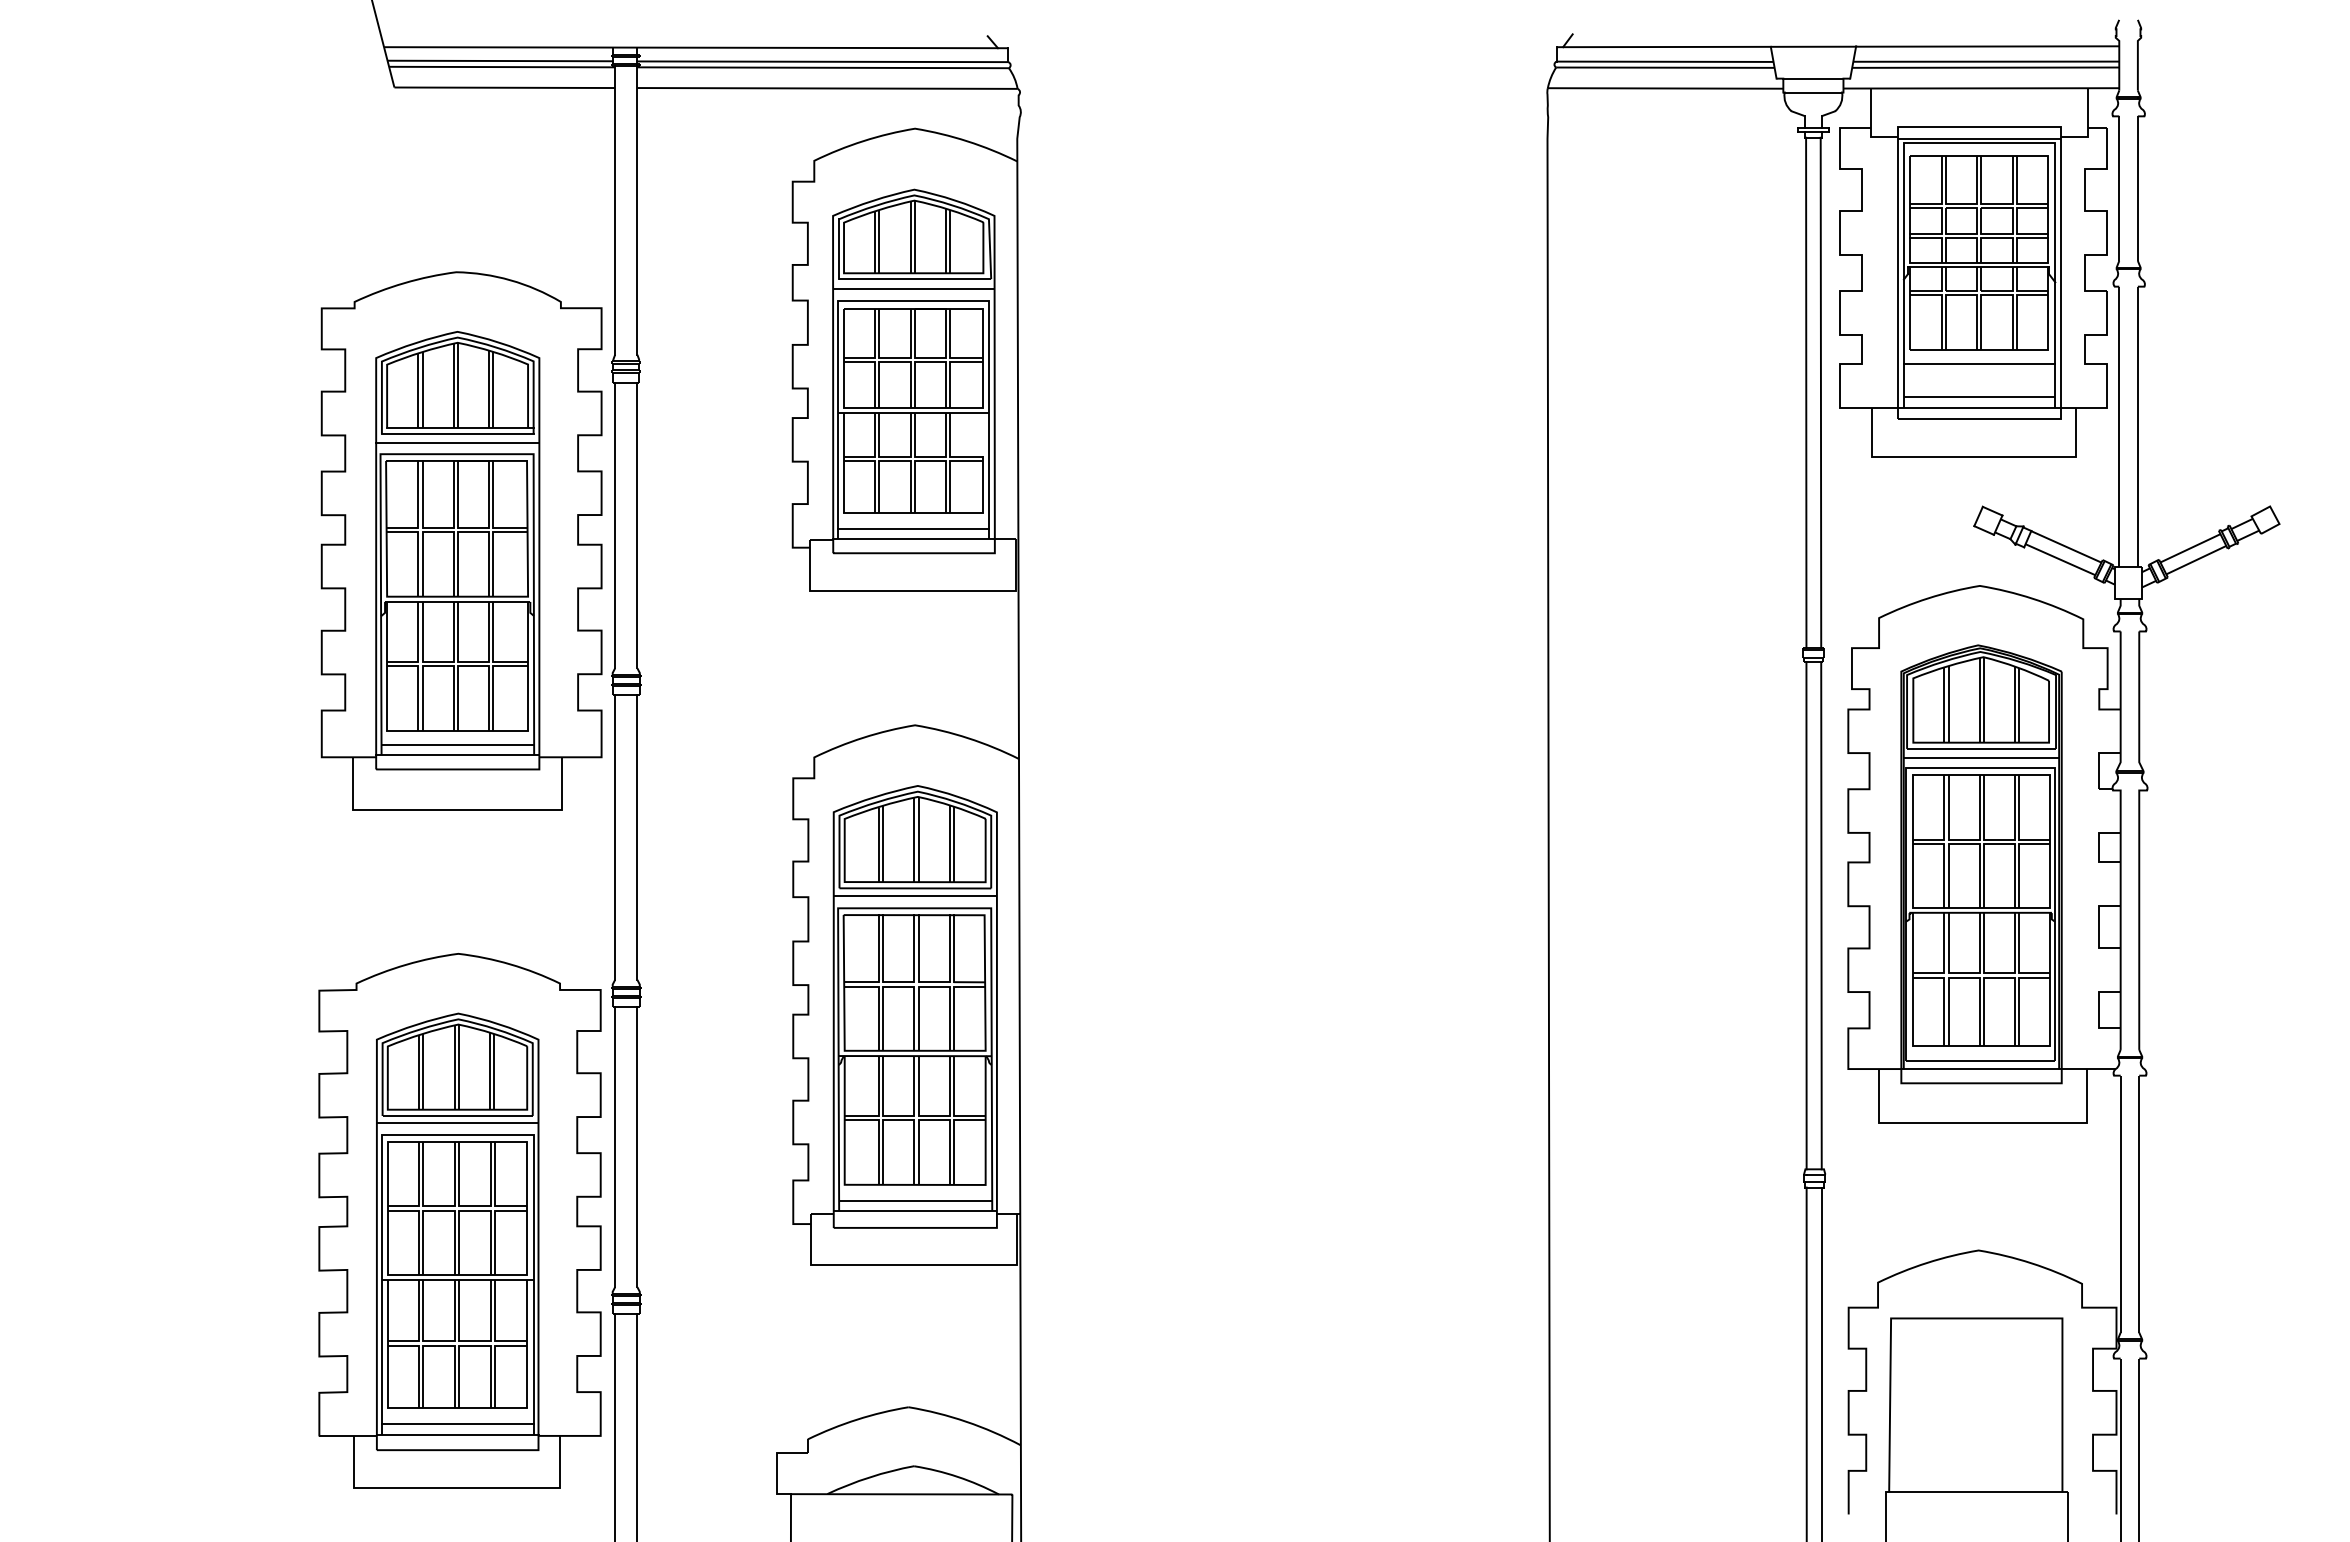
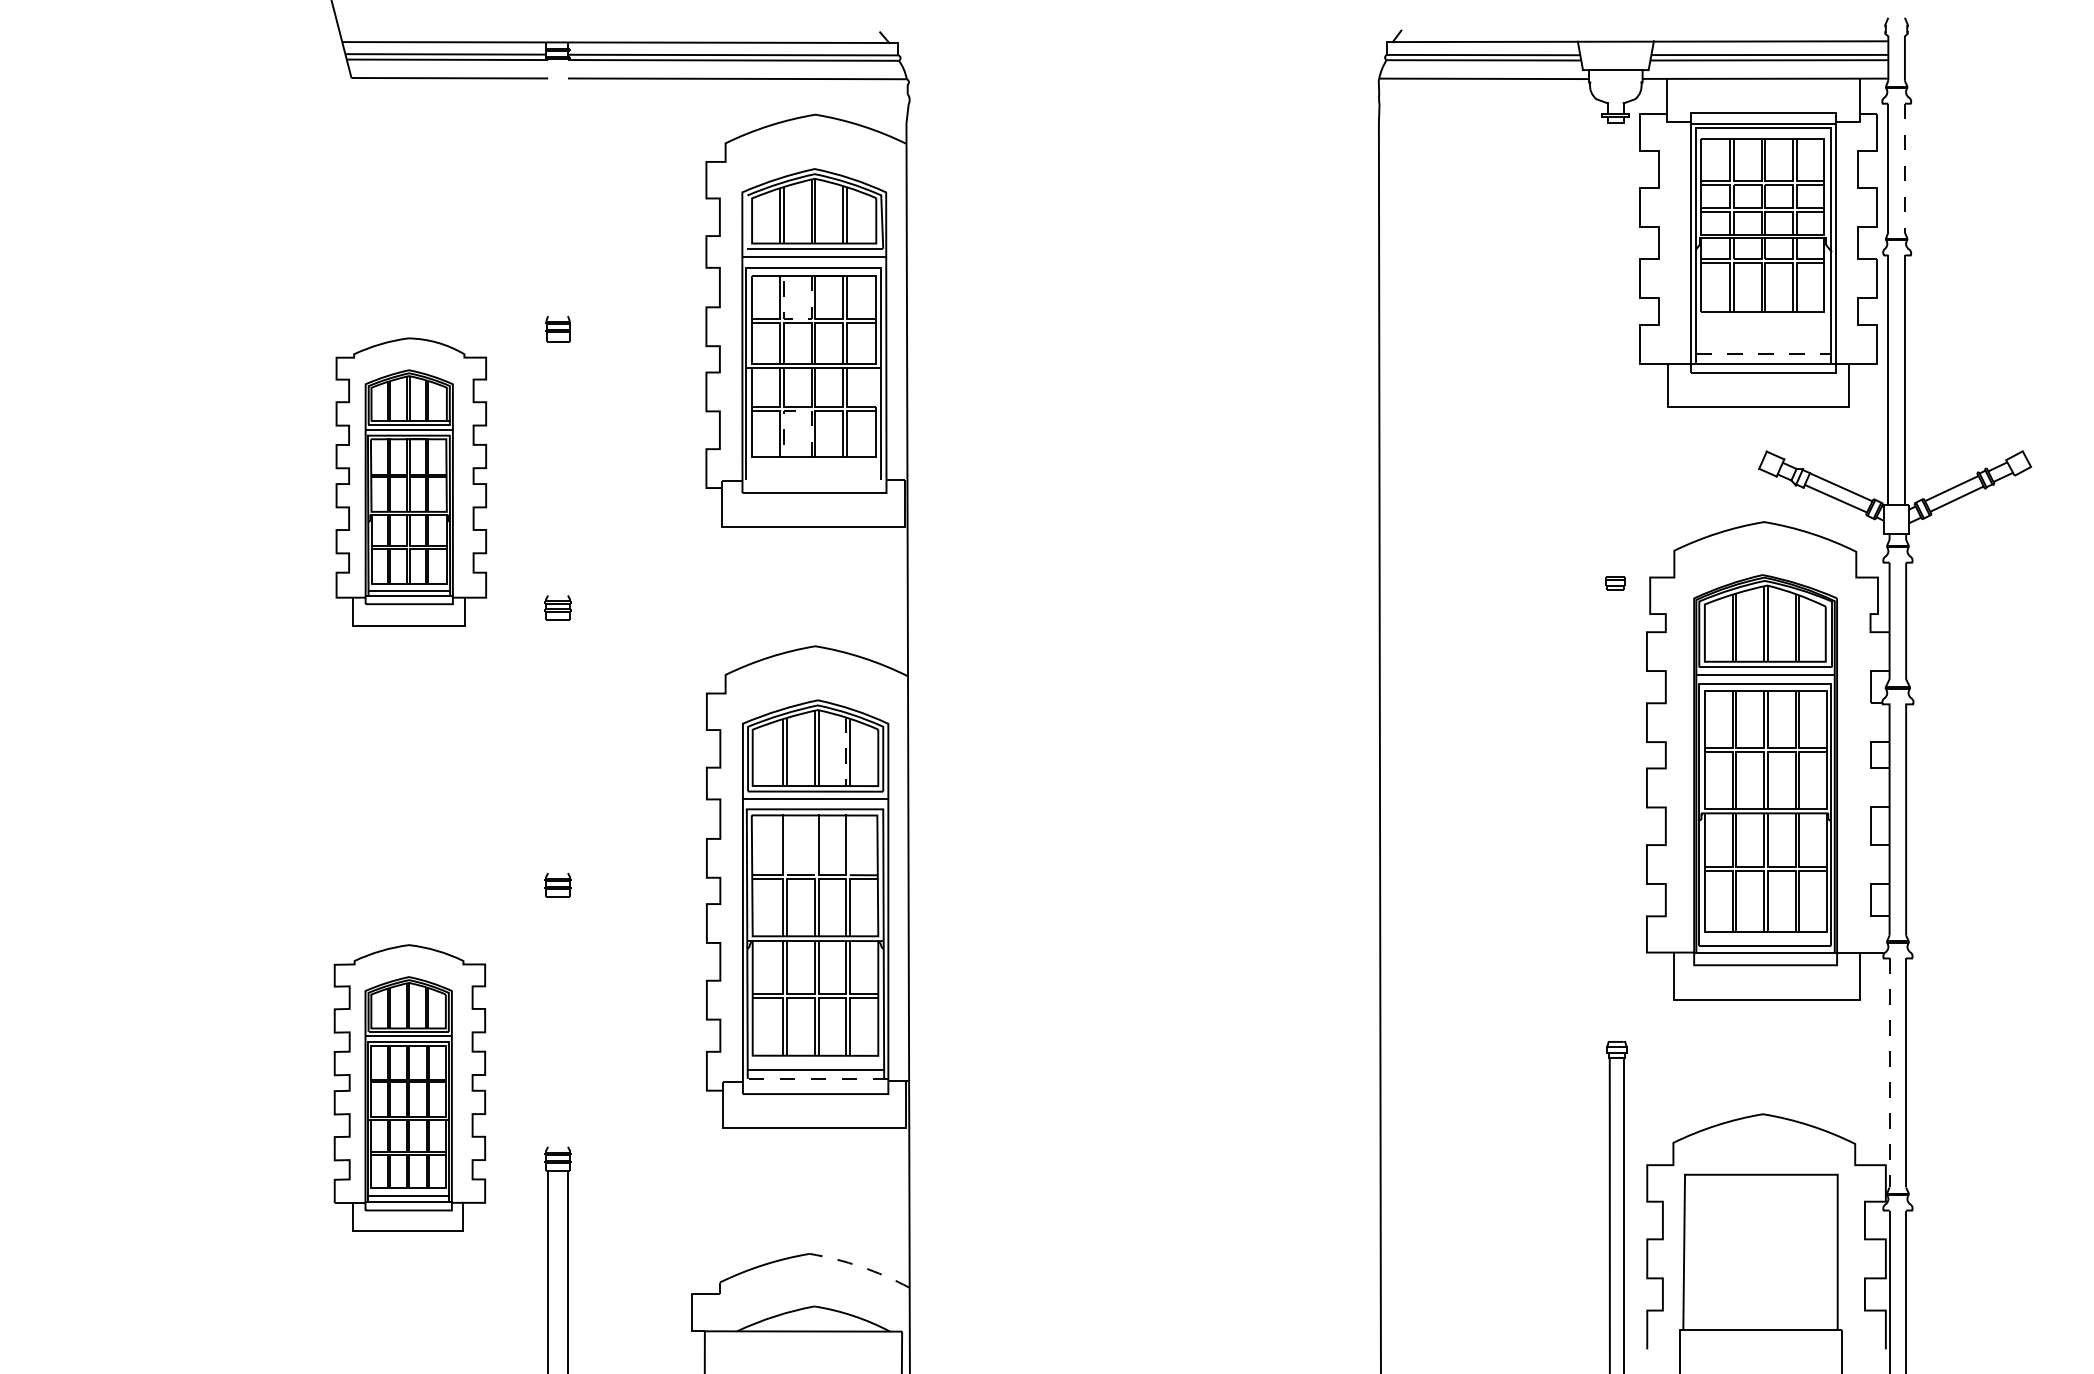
line: (1813, 92) -> (1615, 82), removed
line: (2137, 189) -> (1904, 168), solid -> dashed
line: (615, 210) -> (548, 187), removed
line: (637, 210) -> (568, 187), removed
line: (838, 249) -> (747, 222), removed
line: (895, 357) -> (797, 318), solid -> dashed
line: (1979, 364) -> (1763, 324), removed
line: (1806, 392) -> (1609, 349), removed
line: (1820, 392) -> (1622, 349), removed
line: (1979, 396) -> (1763, 353), solid -> dashed
line: (895, 461) -> (797, 411), solid -> dashed
line: (615, 525) -> (548, 468), removed
line: (637, 525) -> (568, 468), removed
line: (913, 529) -> (814, 471), removed
line: (913, 539) -> (814, 480), removed
part: (461, 540) -> (411, 481), size x0.6
line: (615, 837) -> (548, 746), removed
line: (637, 837) -> (568, 746), removed
line: (949, 844) -> (846, 752), solid -> dashed
line: (1806, 915) -> (1609, 815), removed
line: (1821, 915) -> (1623, 815), removed
line: (882, 948) -> (786, 845), removed
line: (914, 948) -> (814, 845), removed
line: (953, 948) -> (849, 845), removed
line: (615, 1147) -> (548, 1022), removed
line: (637, 1147) -> (568, 1022), removed
line: (2120, 1204) -> (1889, 1073), solid -> dashed
line: (915, 1210) -> (815, 1078), solid -> dashed
part: (459, 1220) -> (409, 1087), size x0.6
line: (966, 1421) -> (861, 1266), solid -> dashed

